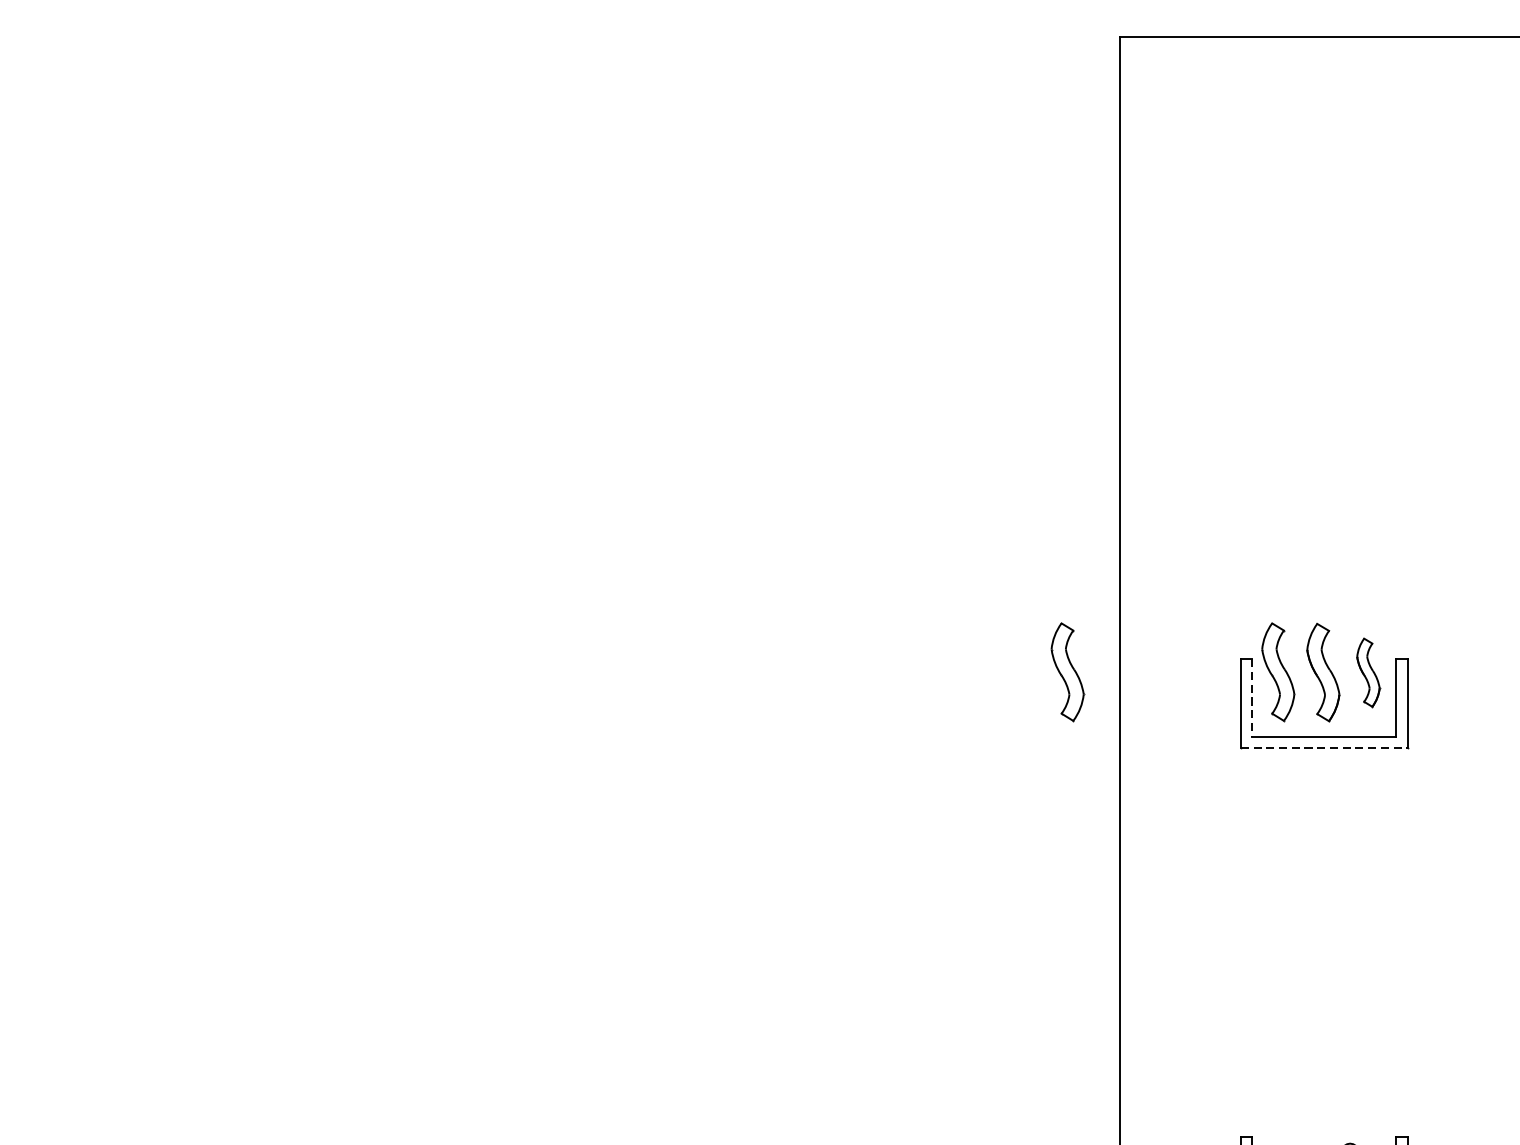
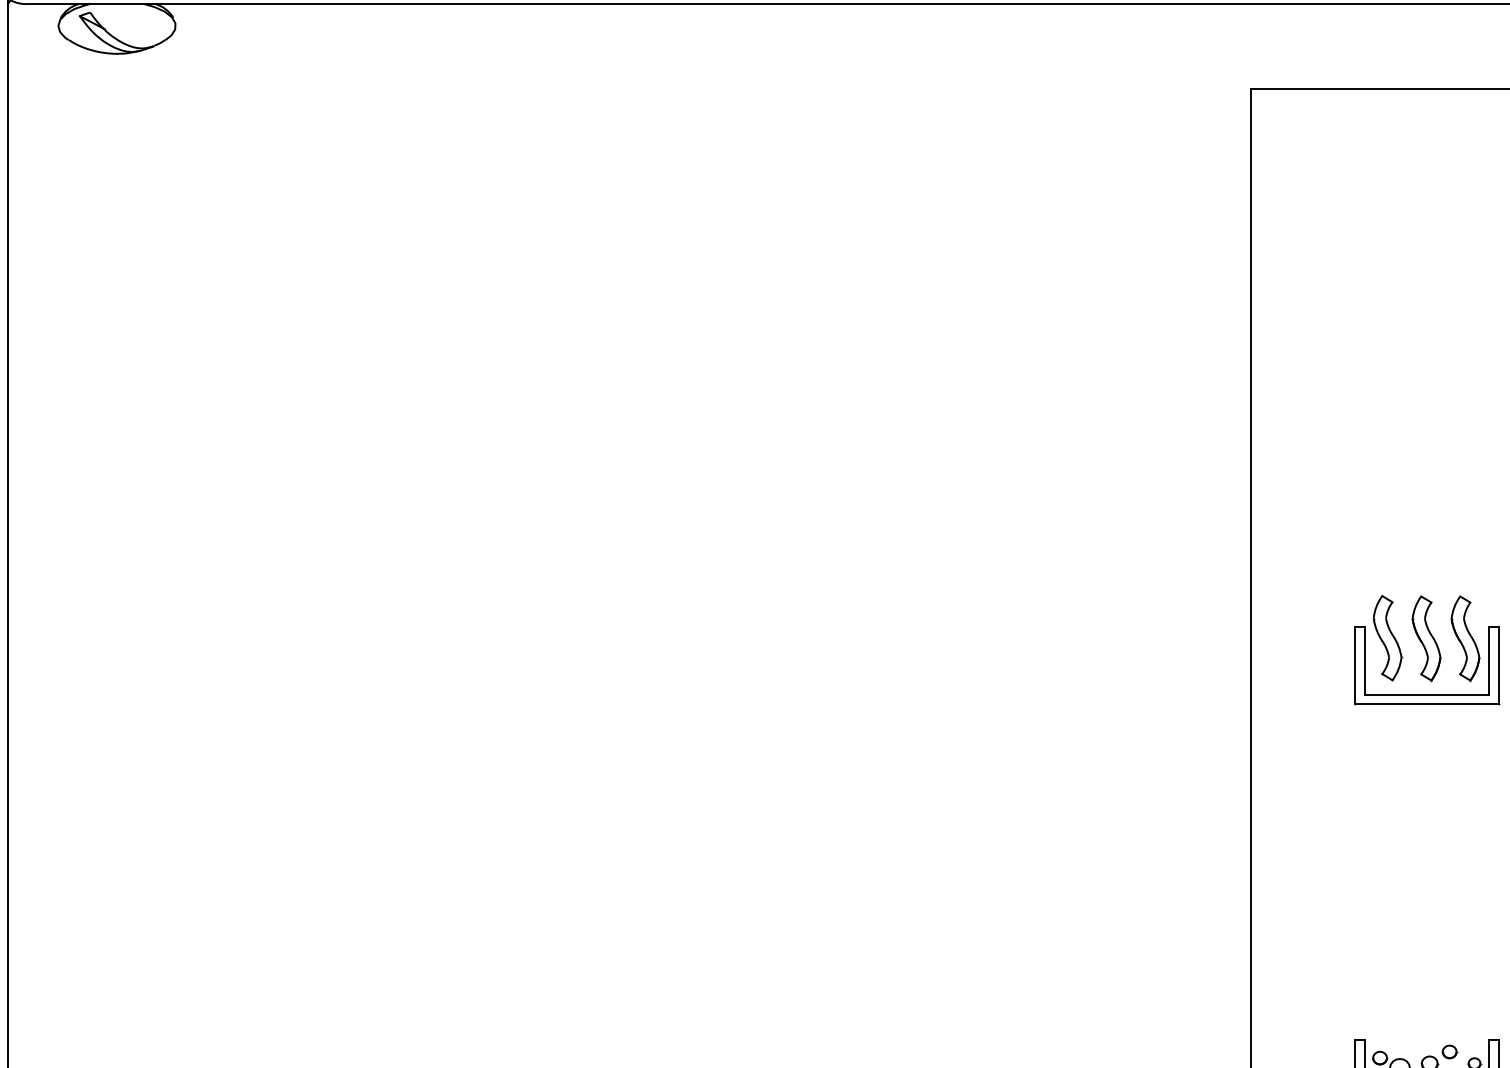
part: (1067, 672) -> (1205, 638), removed
part: (1368, 672) -> (1465, 638), size x1.43
line: (1252, 698) -> (1365, 660), dashed -> solid
line: (1324, 747) -> (1427, 703), dashed -> solid

